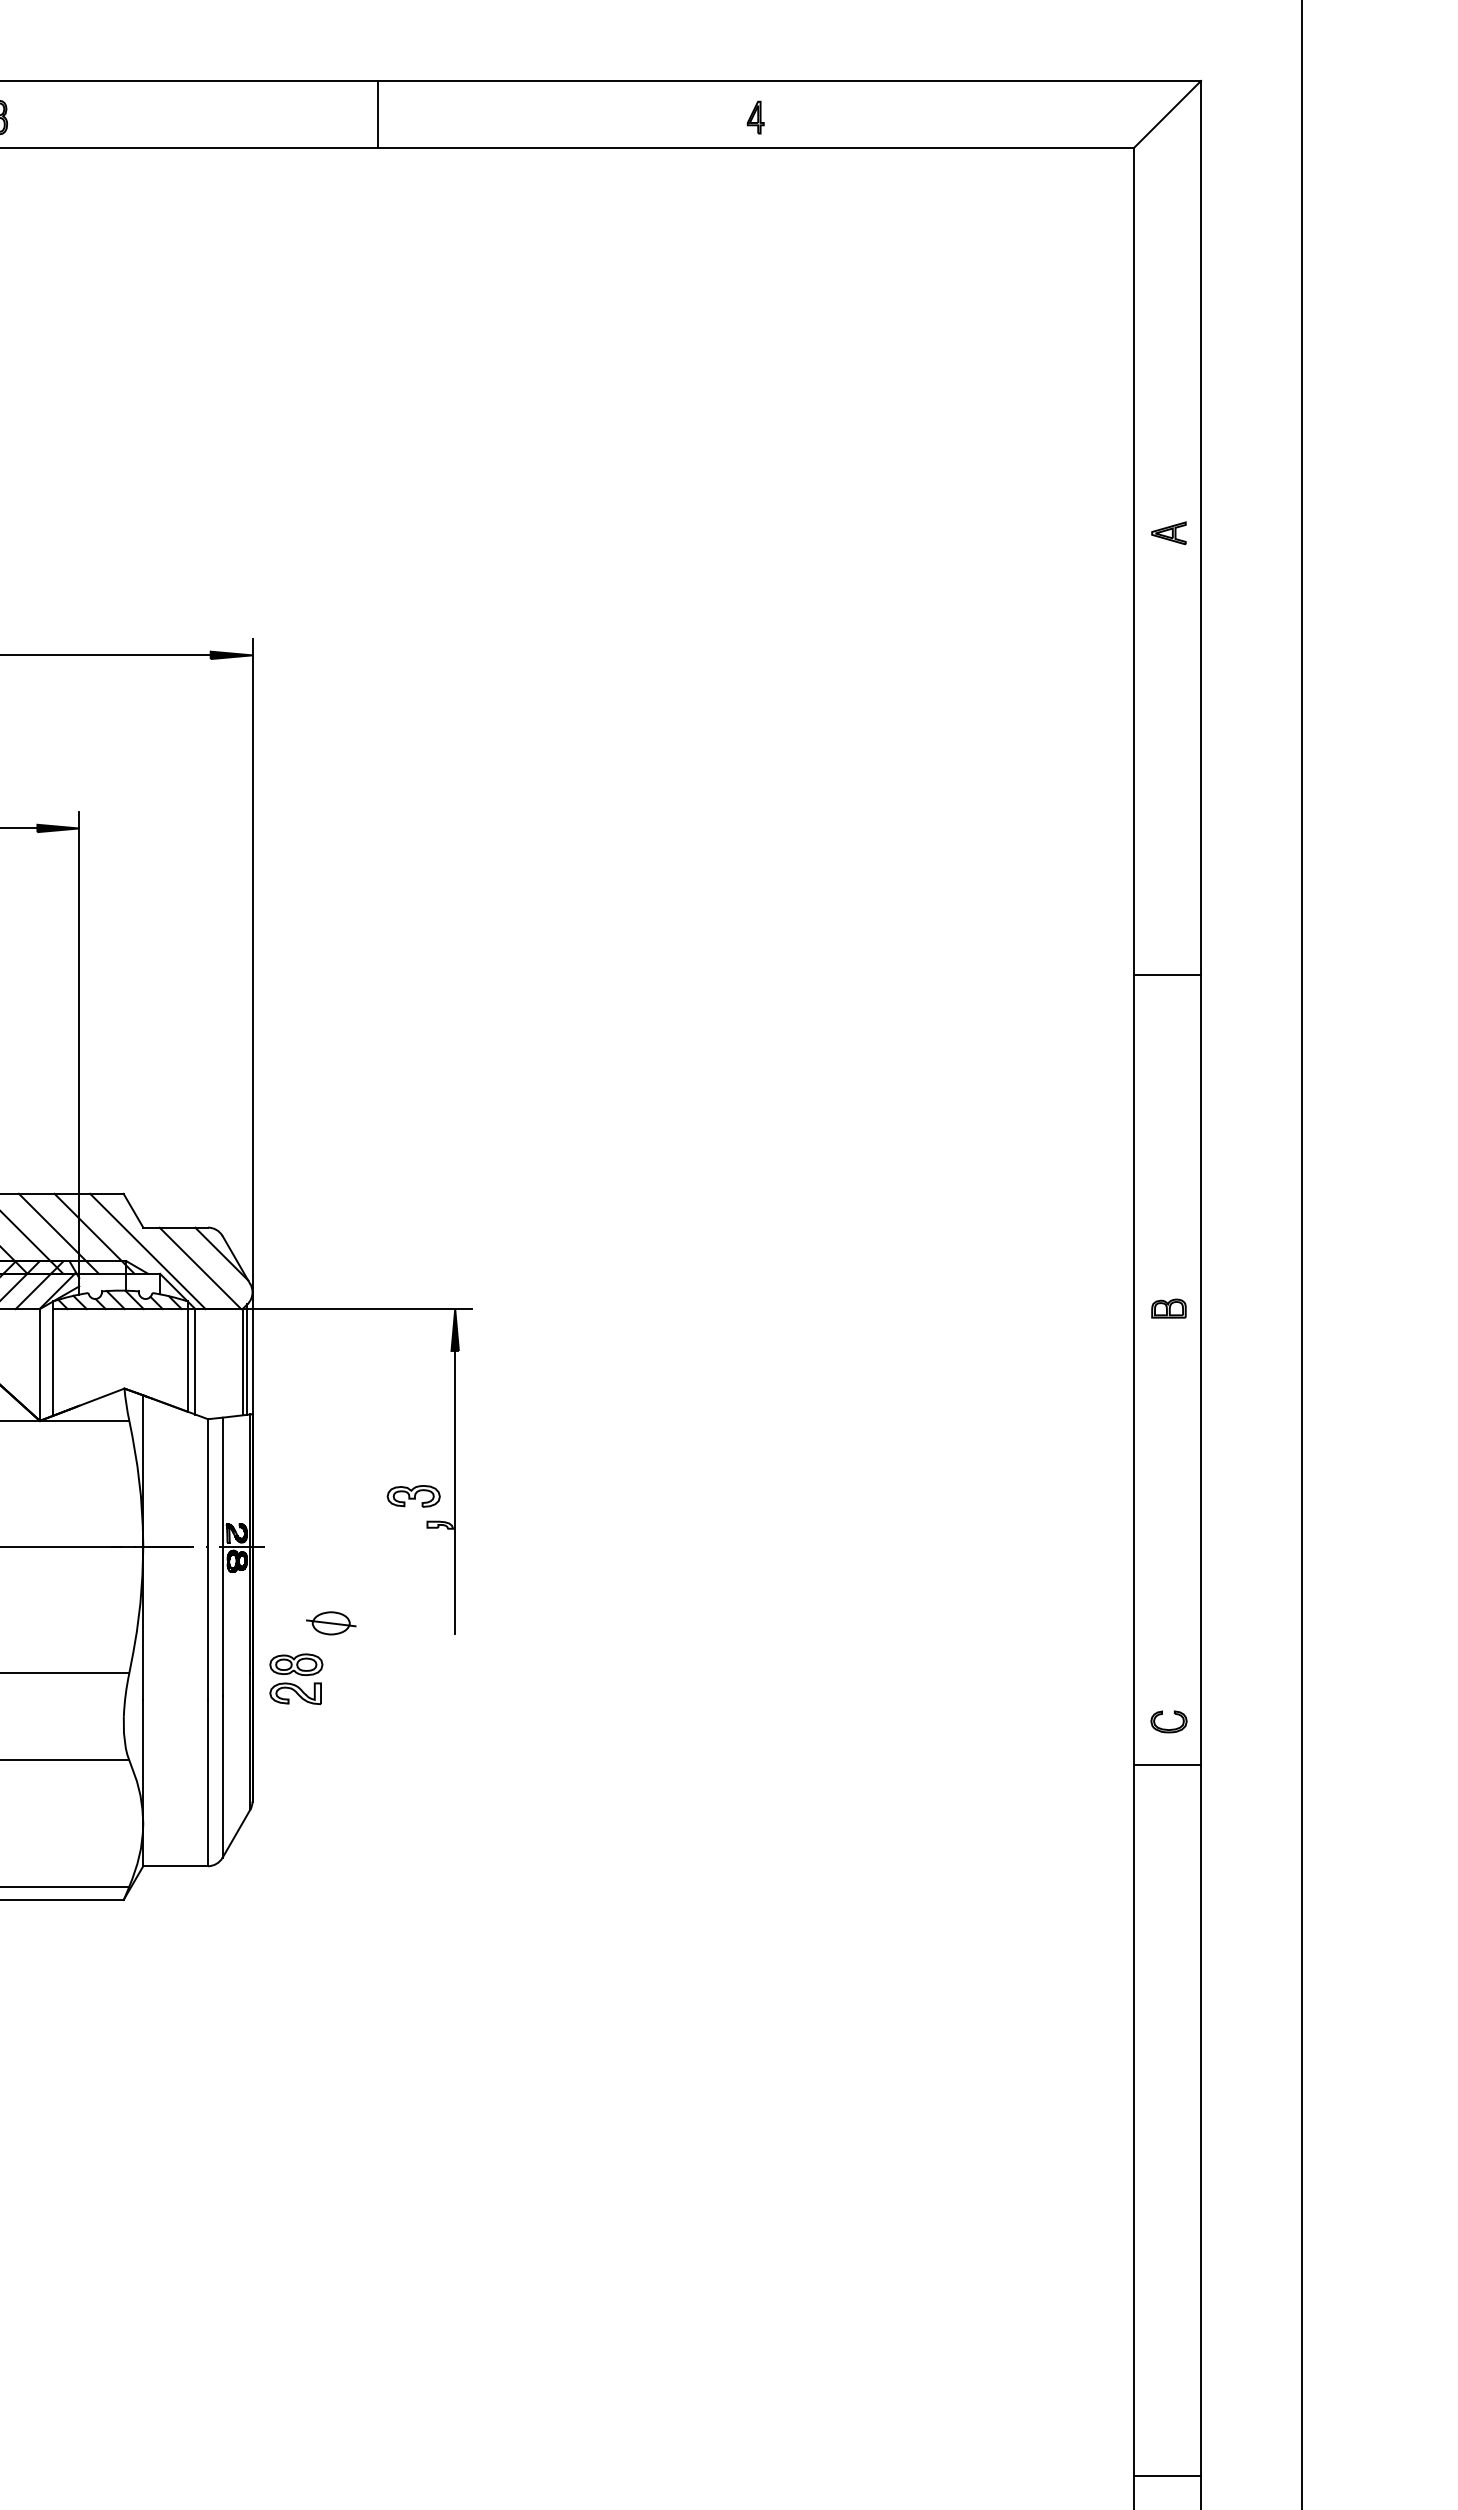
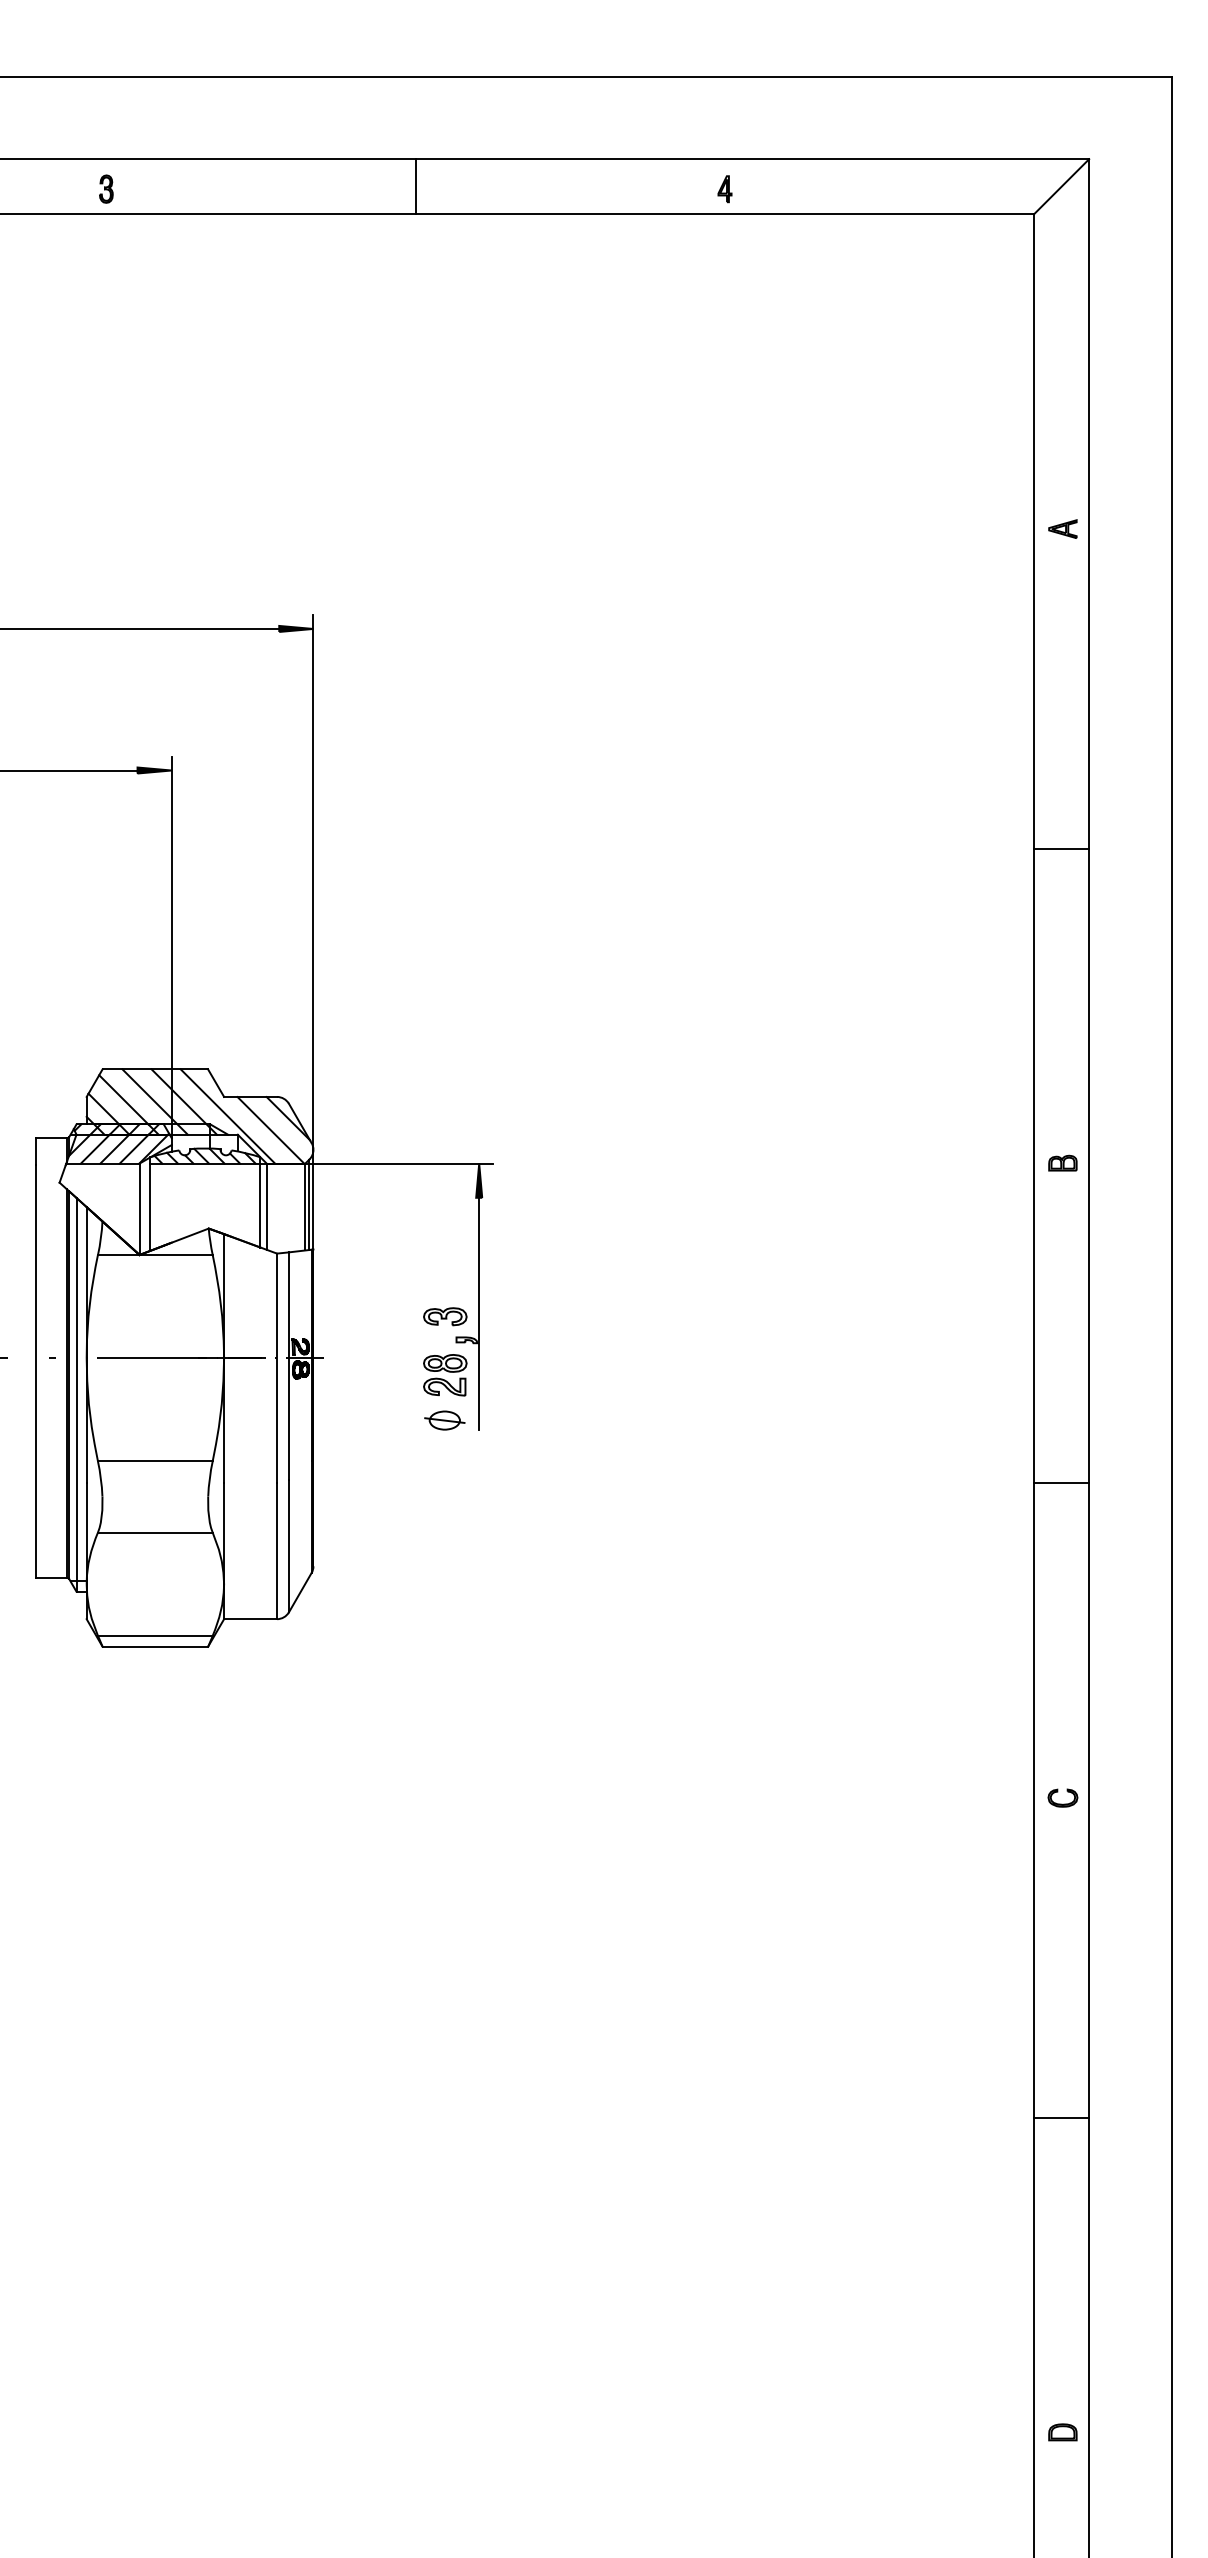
line: (1167, 975) -> (1061, 848), moved
part: (330, 1623) -> (444, 1420), moved
part: (296, 1679) -> (445, 1375), moved
part: (1168, 1721) -> (1062, 1797), moved
line: (1167, 1765) -> (1061, 1483), moved

